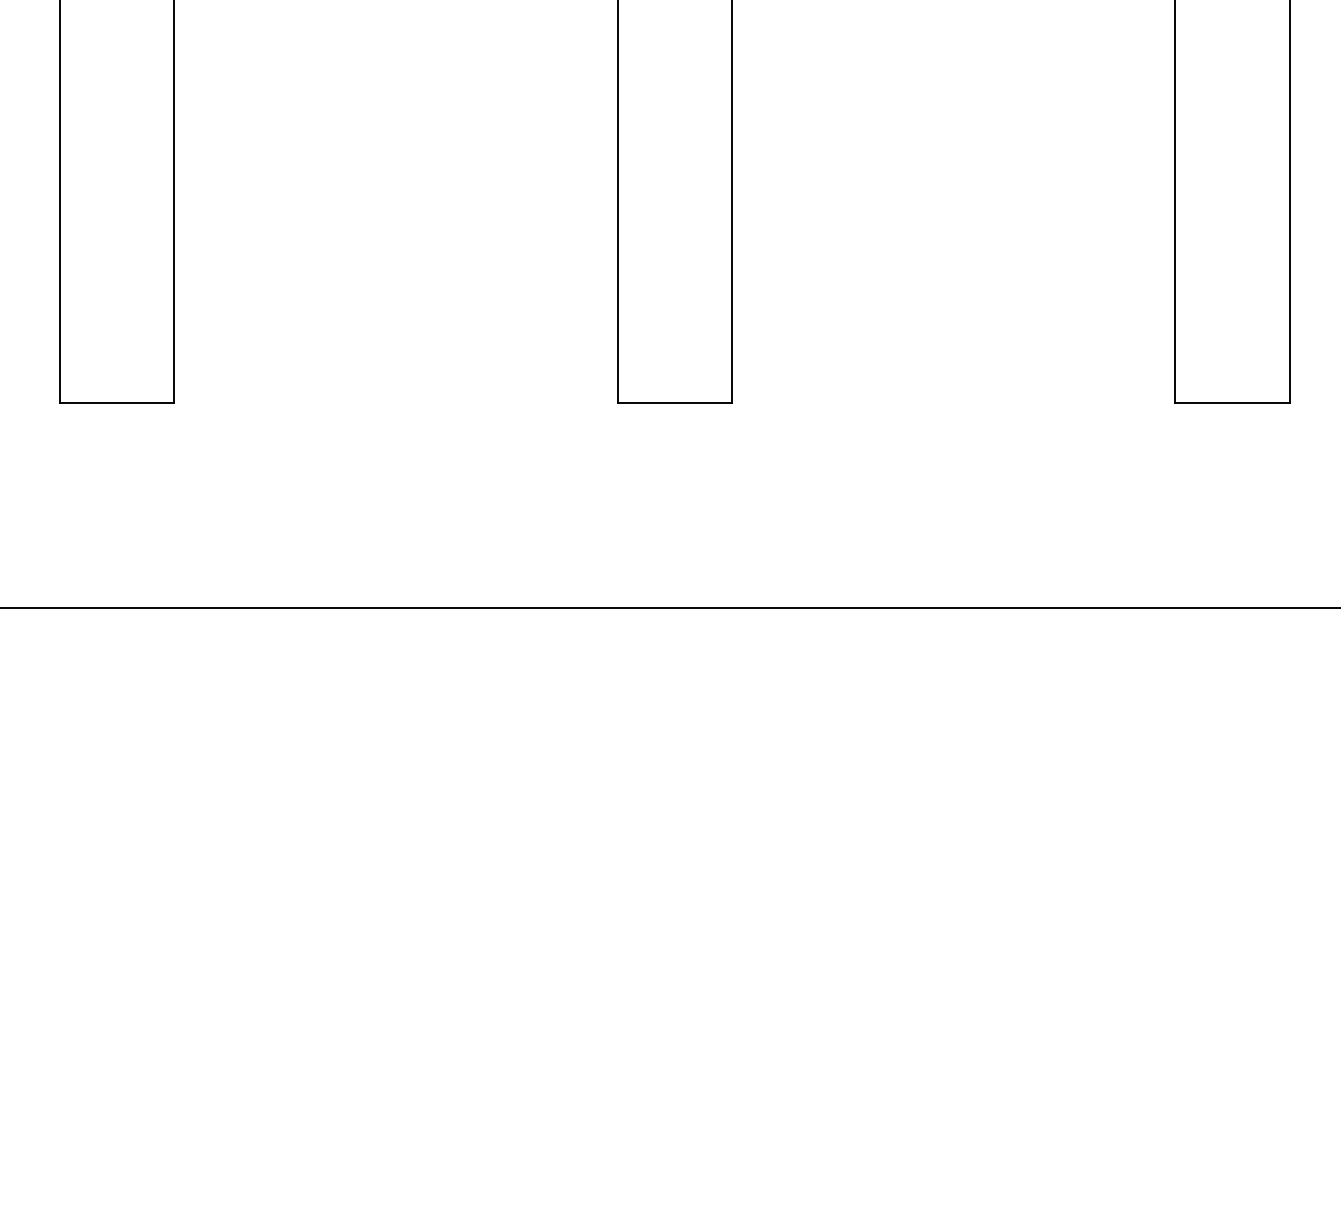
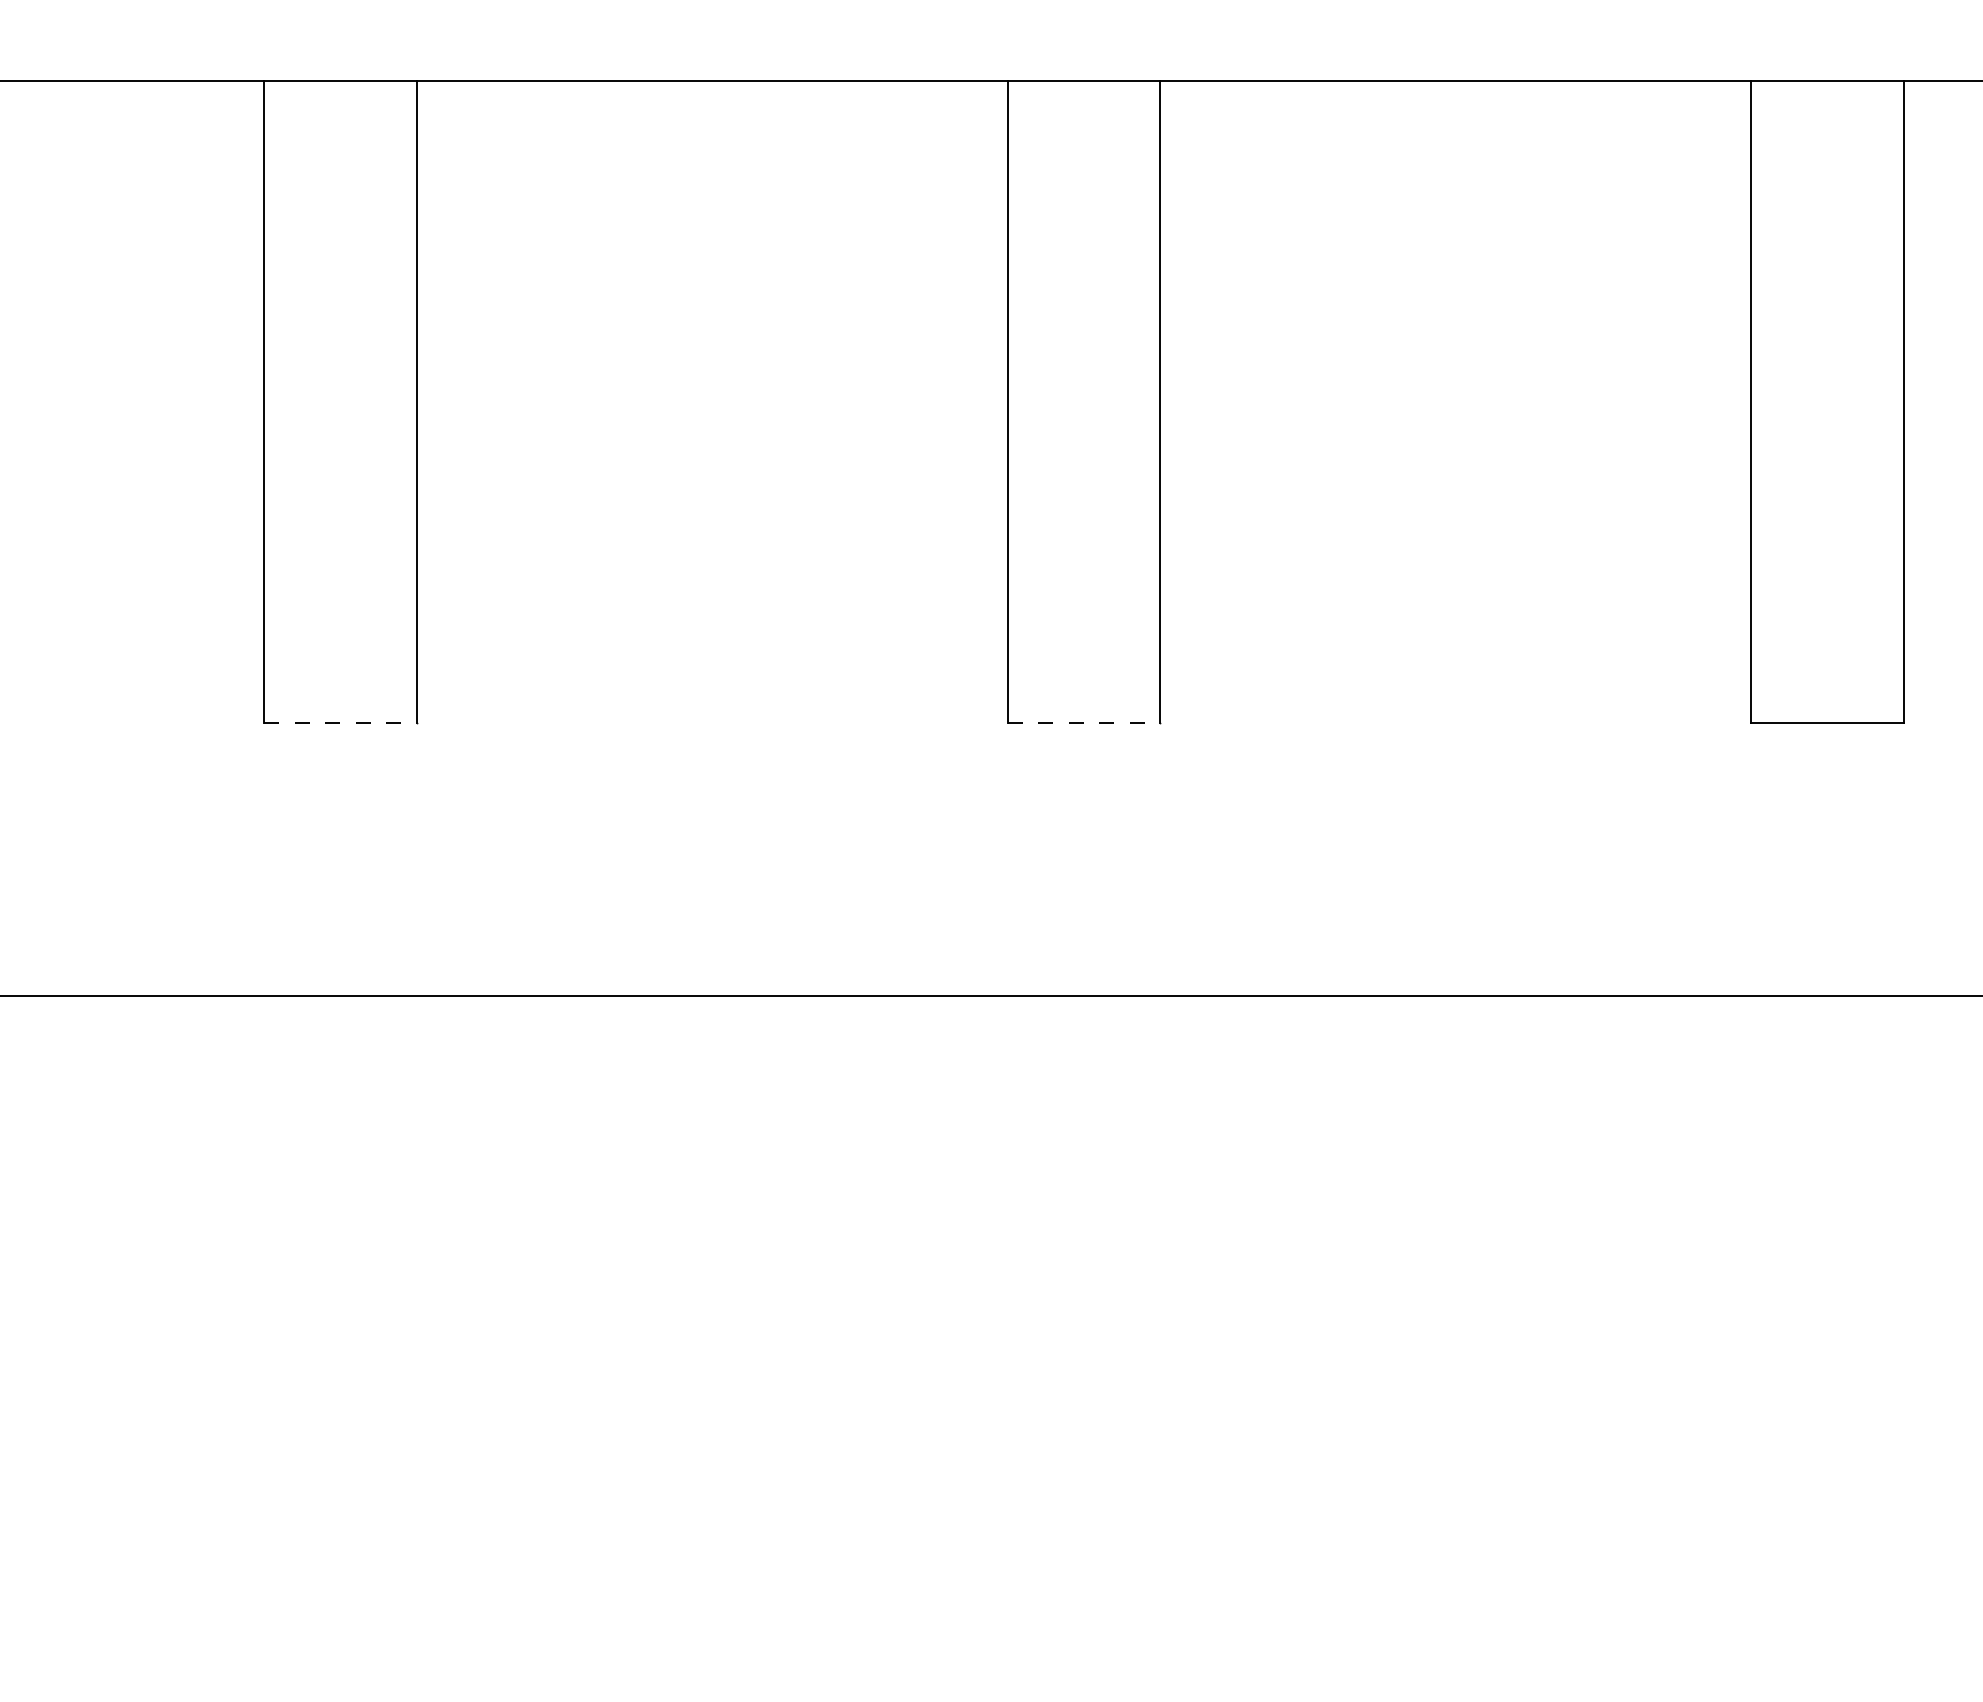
line: (117, 402) -> (340, 722), solid -> dashed
line: (675, 402) -> (1084, 722), solid -> dashed

